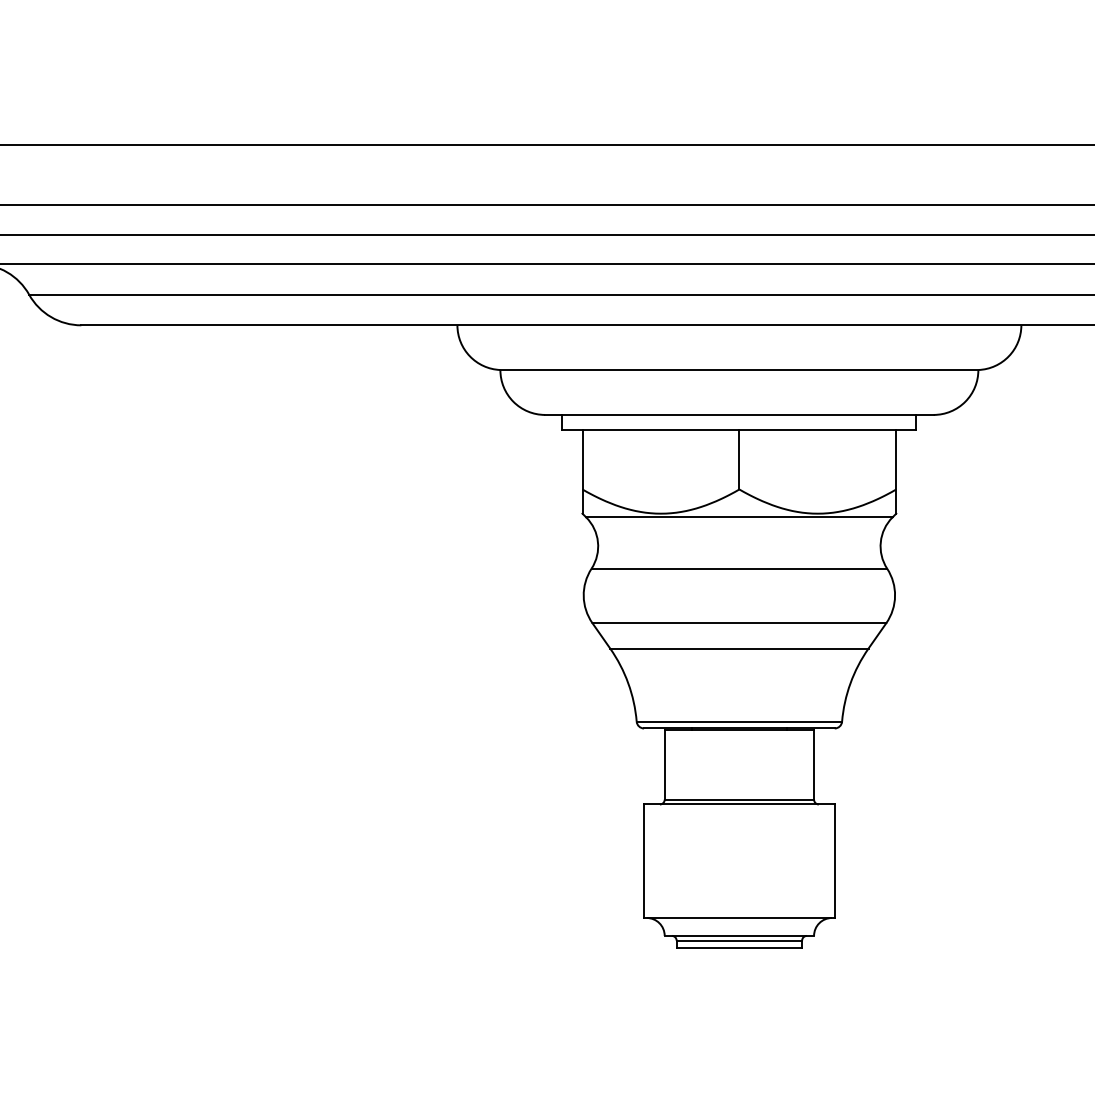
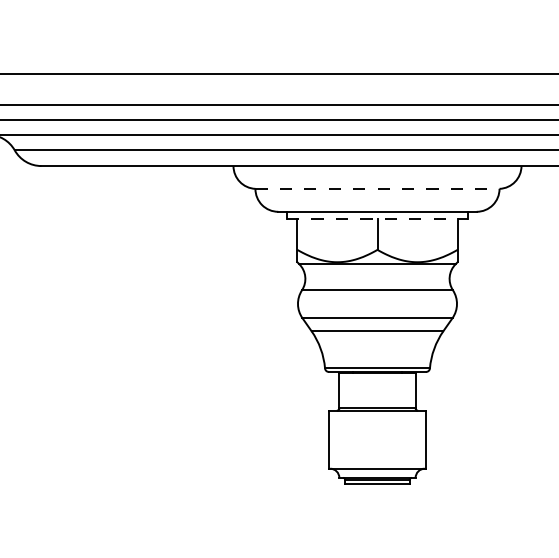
line: (739, 369) -> (377, 188), solid -> dashed
line: (739, 429) -> (377, 219), solid -> dashed

